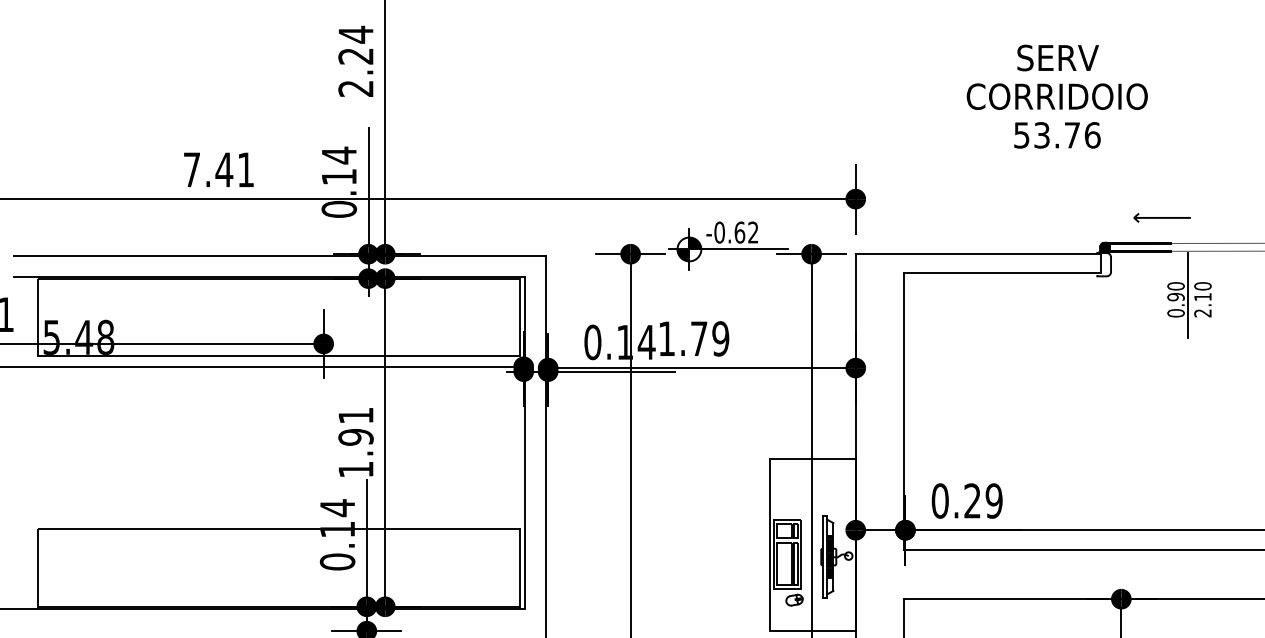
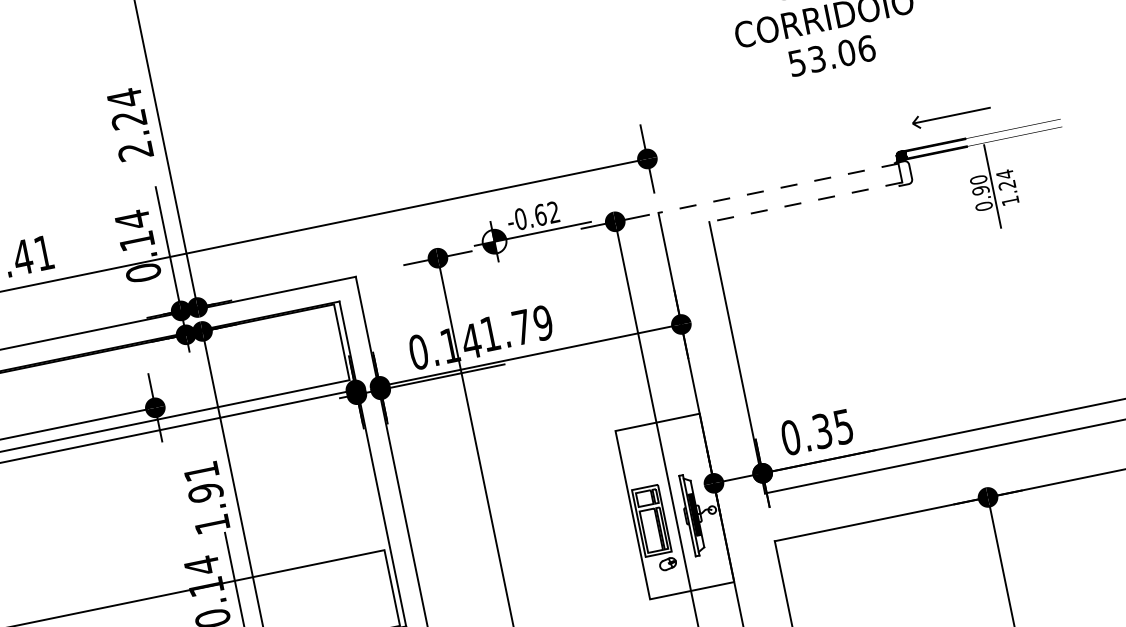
text: (1072, 135) -> (846, 53), 53.76 -> 53.06
part: (1161, 217) -> (950, 115), size x1.4
line: (977, 254) -> (777, 188), solid -> dashed
line: (1001, 273) -> (805, 202), solid -> dashed
text: (1202, 299) -> (1007, 187), 2.10 -> 1.24
text: (983, 500) -> (833, 428), 0.29 -> 0.35

